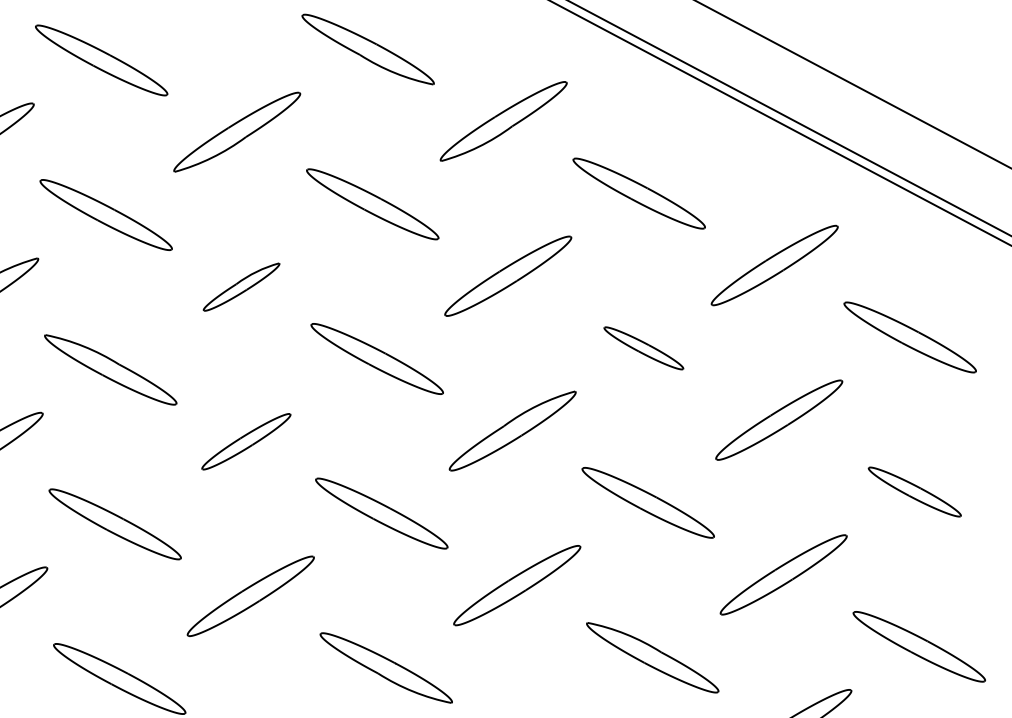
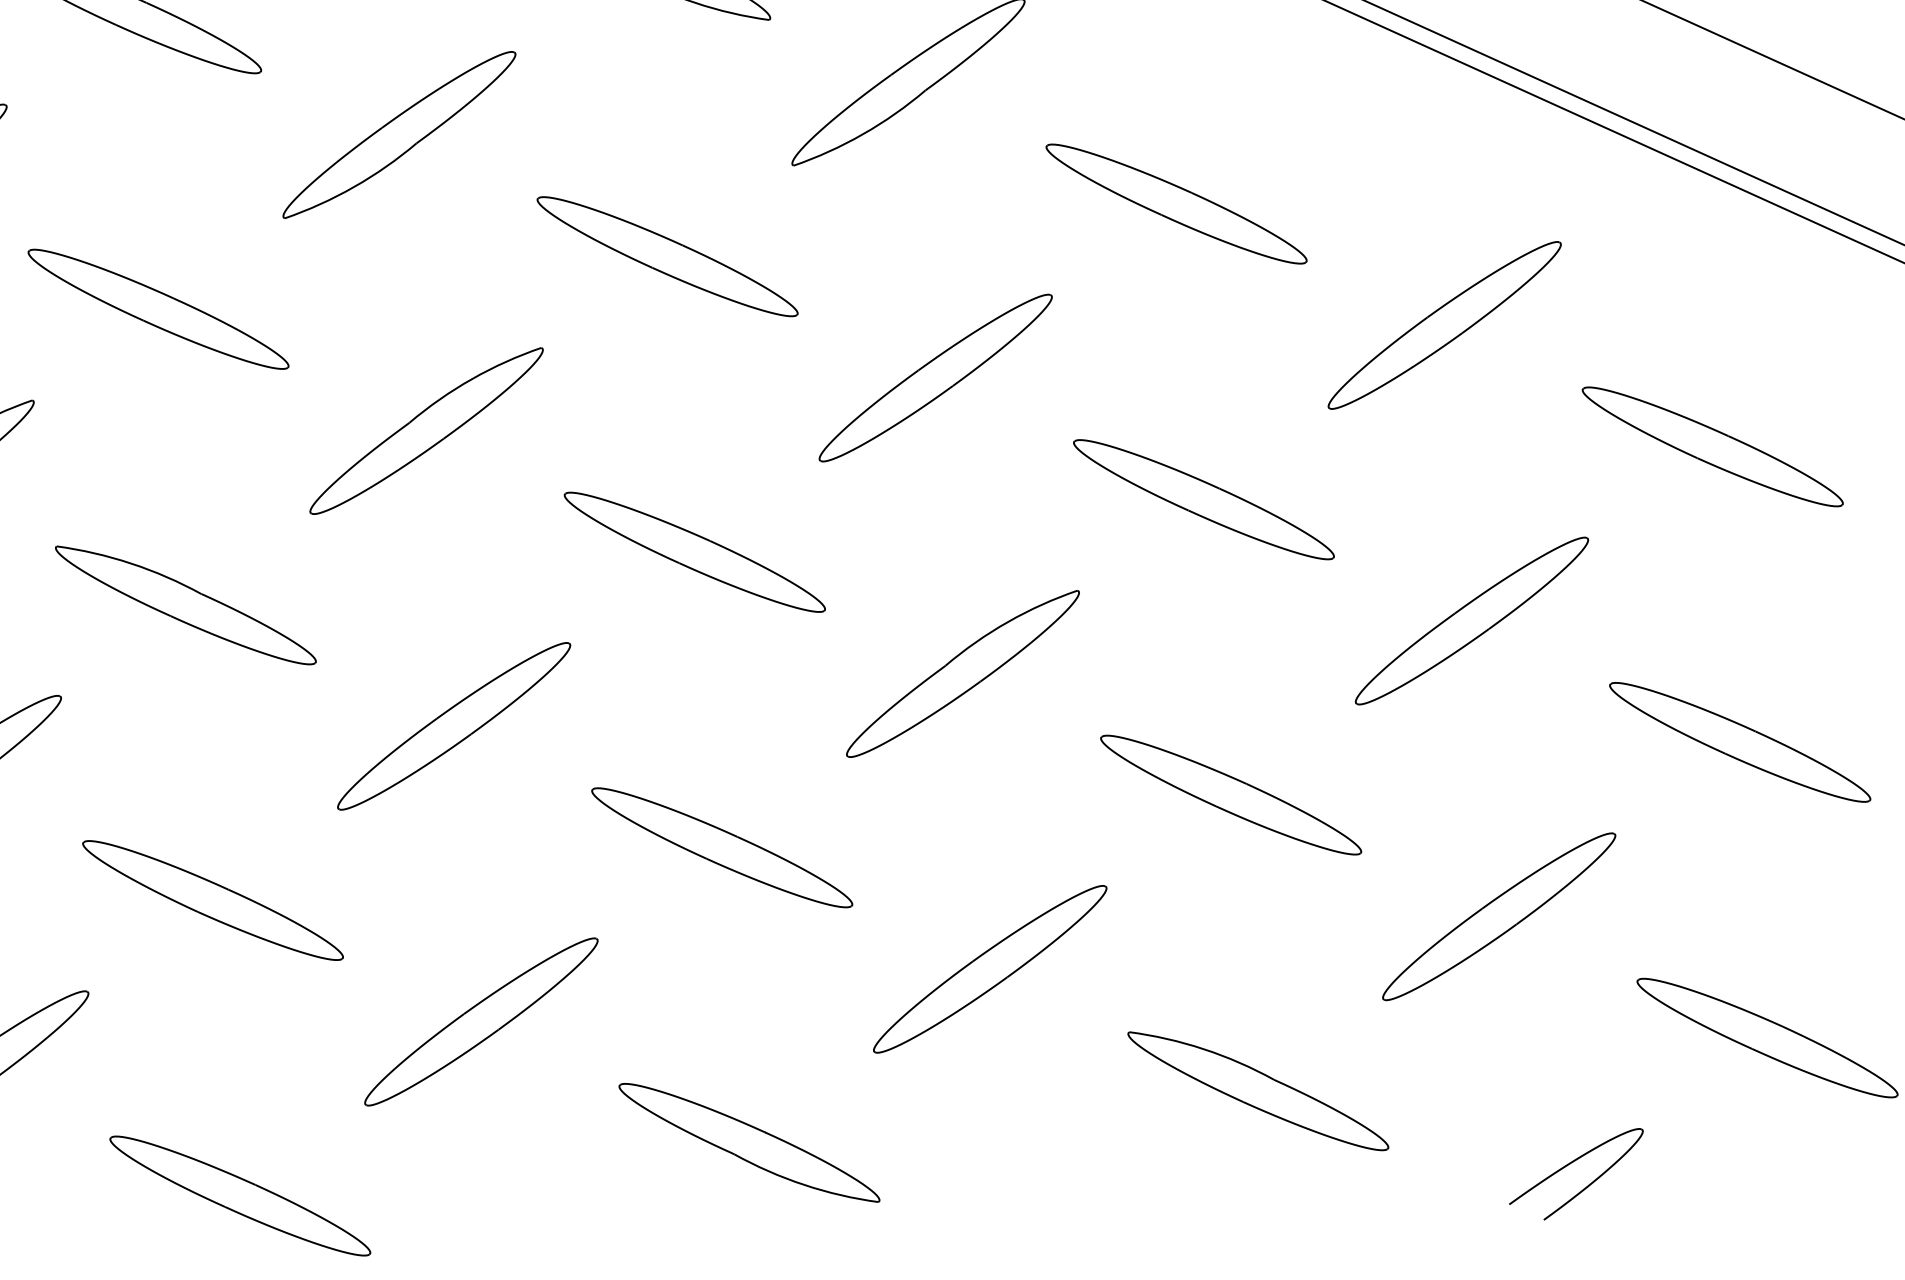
part: (241, 286) -> (426, 429), size x1.67
part: (643, 348) -> (1203, 500), size x1.67
part: (246, 441) -> (454, 726), size x1.43
part: (914, 491) -> (1739, 741), size x1.43

